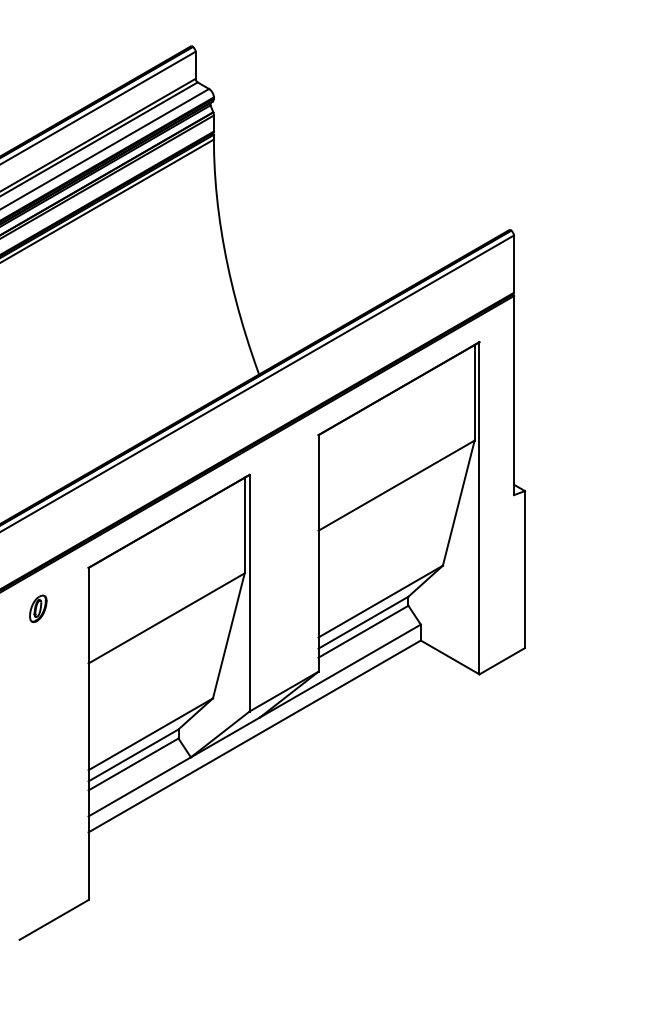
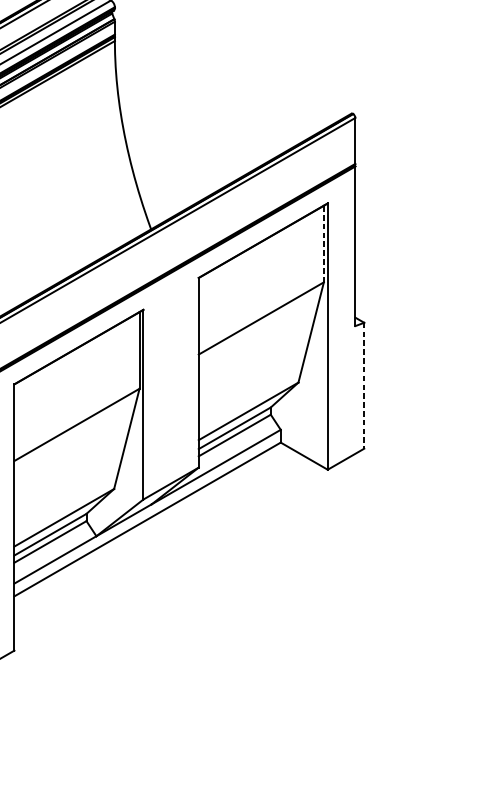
line: (474, 392) -> (323, 243), solid -> dashed
line: (524, 569) -> (363, 385), solid -> dashed

